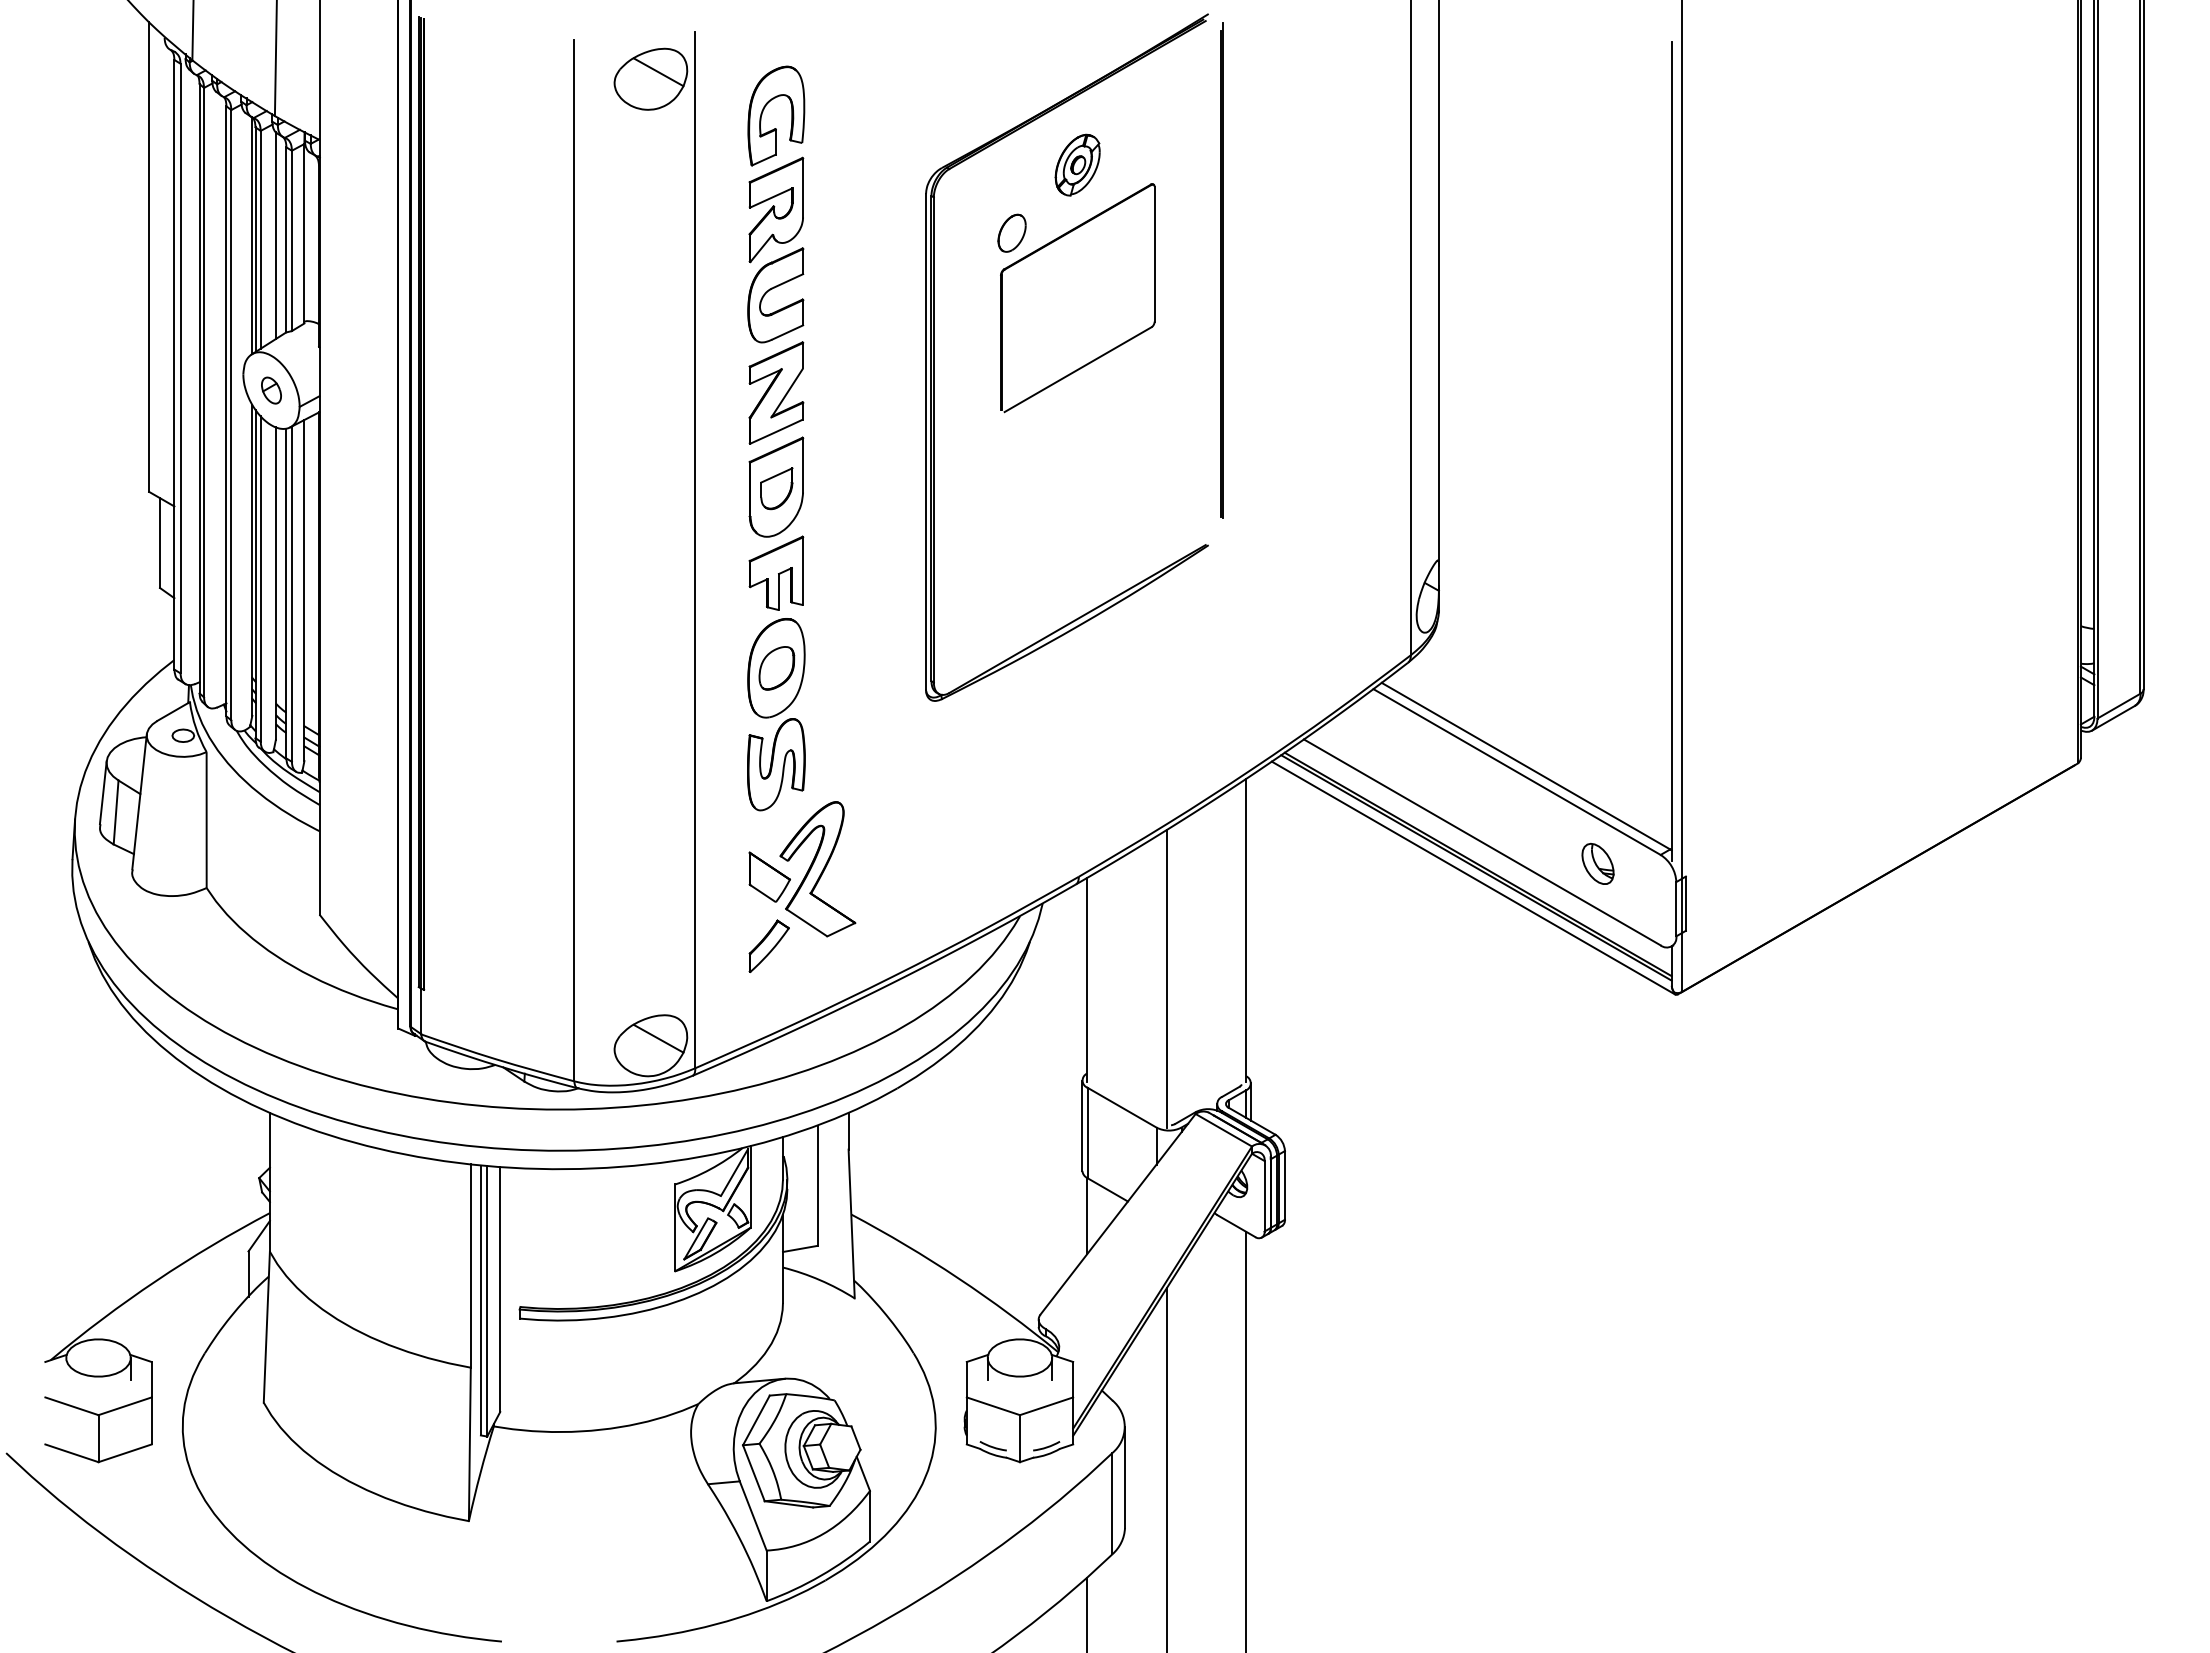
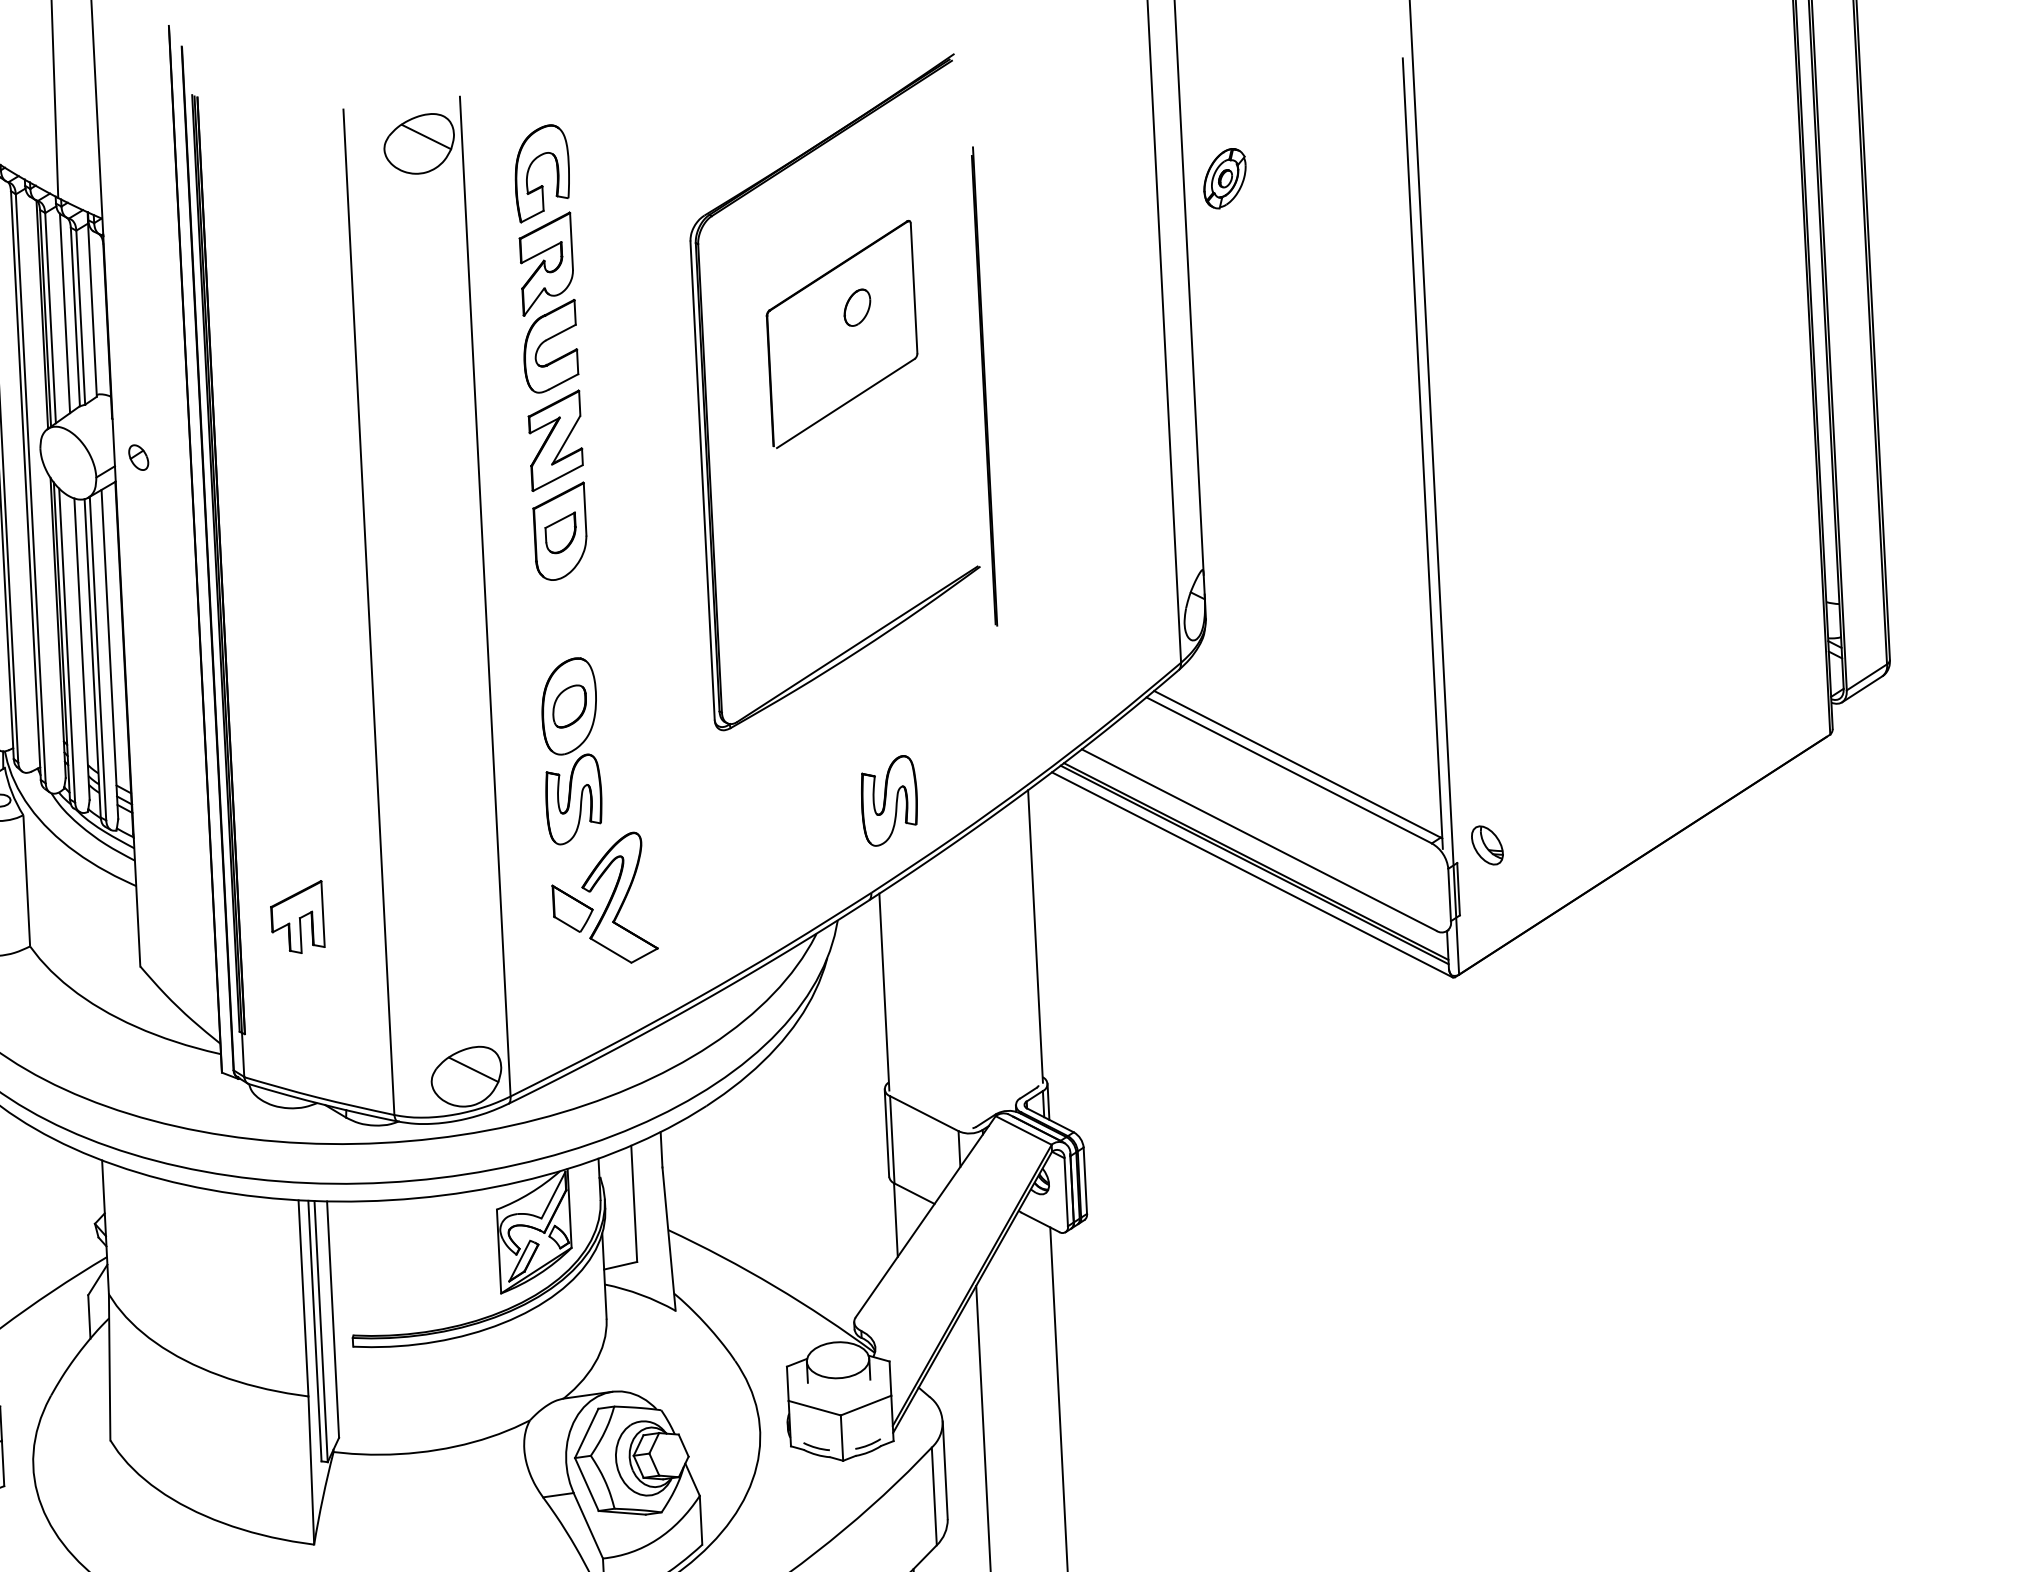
part: (1077, 164) -> (1224, 178), moved
part: (1011, 232) -> (856, 307), moved
line: (1221, 270) -> (983, 386), moved
part: (271, 390) -> (138, 457), moved
part: (776, 572) -> (297, 916), moved
part: (1102, 782) -> (889, 800), added
part: (1597, 863) -> (1486, 845), moved
part: (768, 945) -> (575, 974), removed
line: (1166, 978) -> (960, 986), removed

